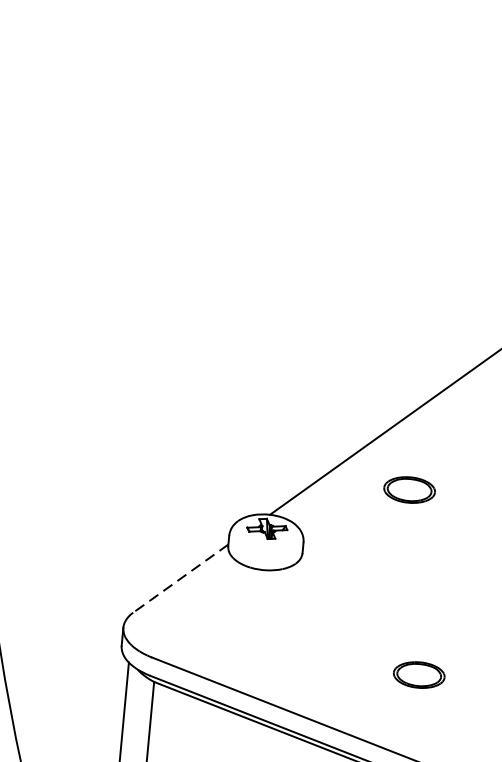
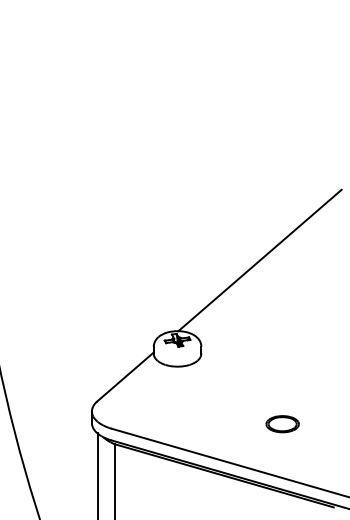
part: (409, 490) -> (265, 307), removed
line: (180, 579) -> (125, 377), dashed -> solid

